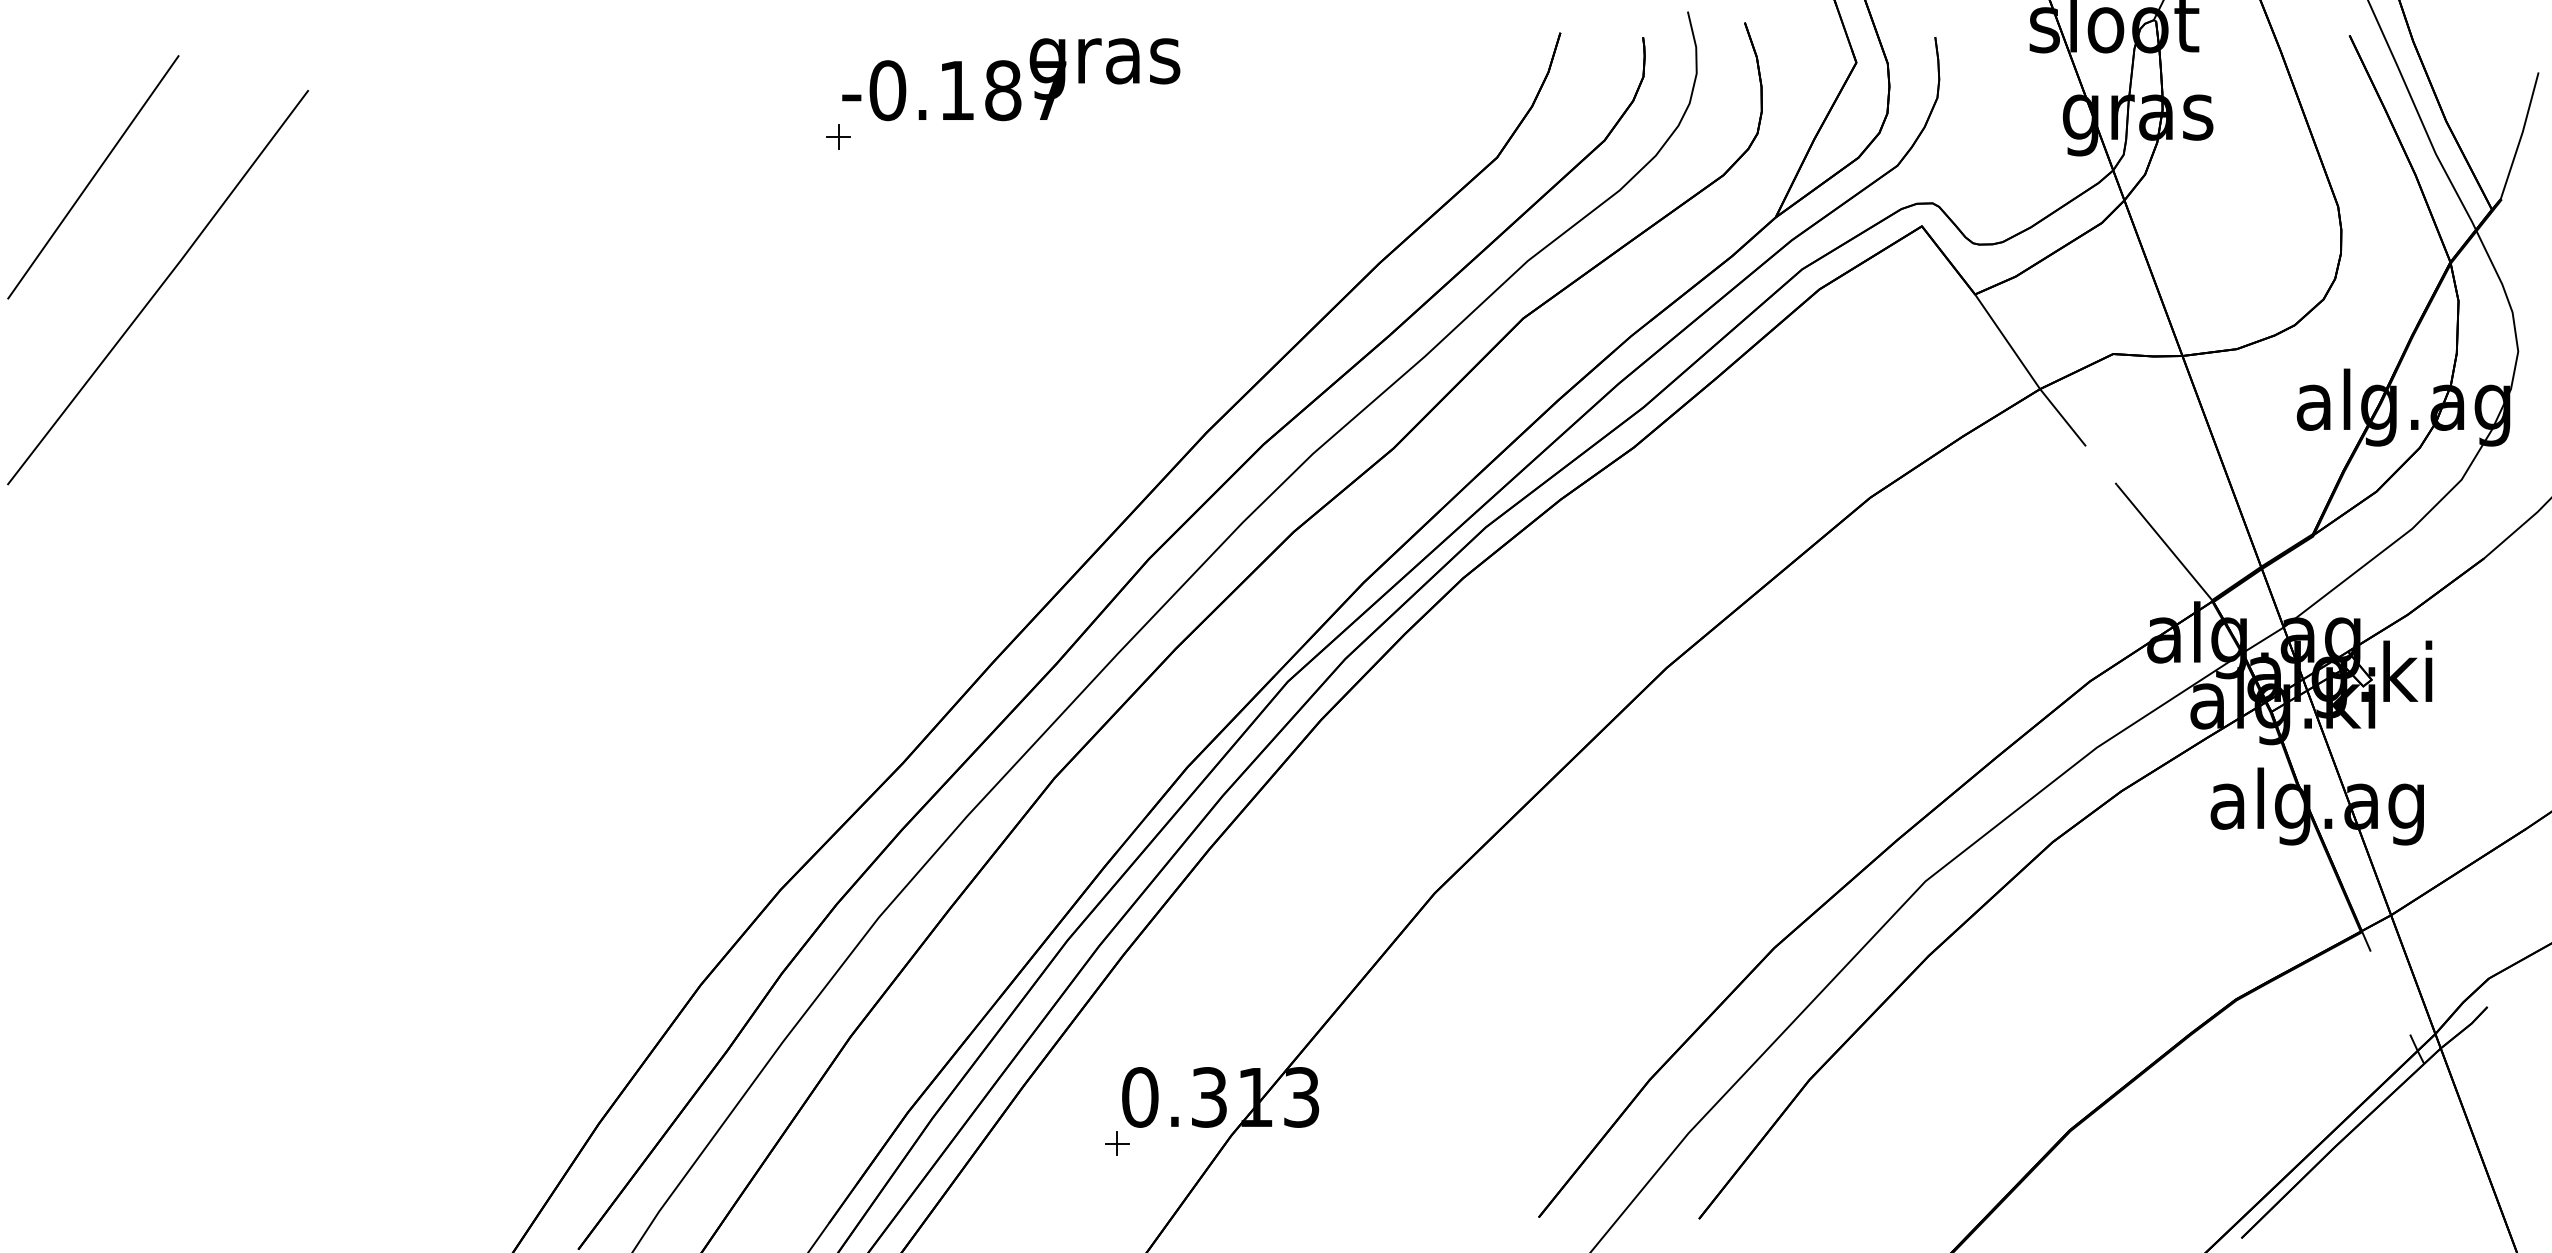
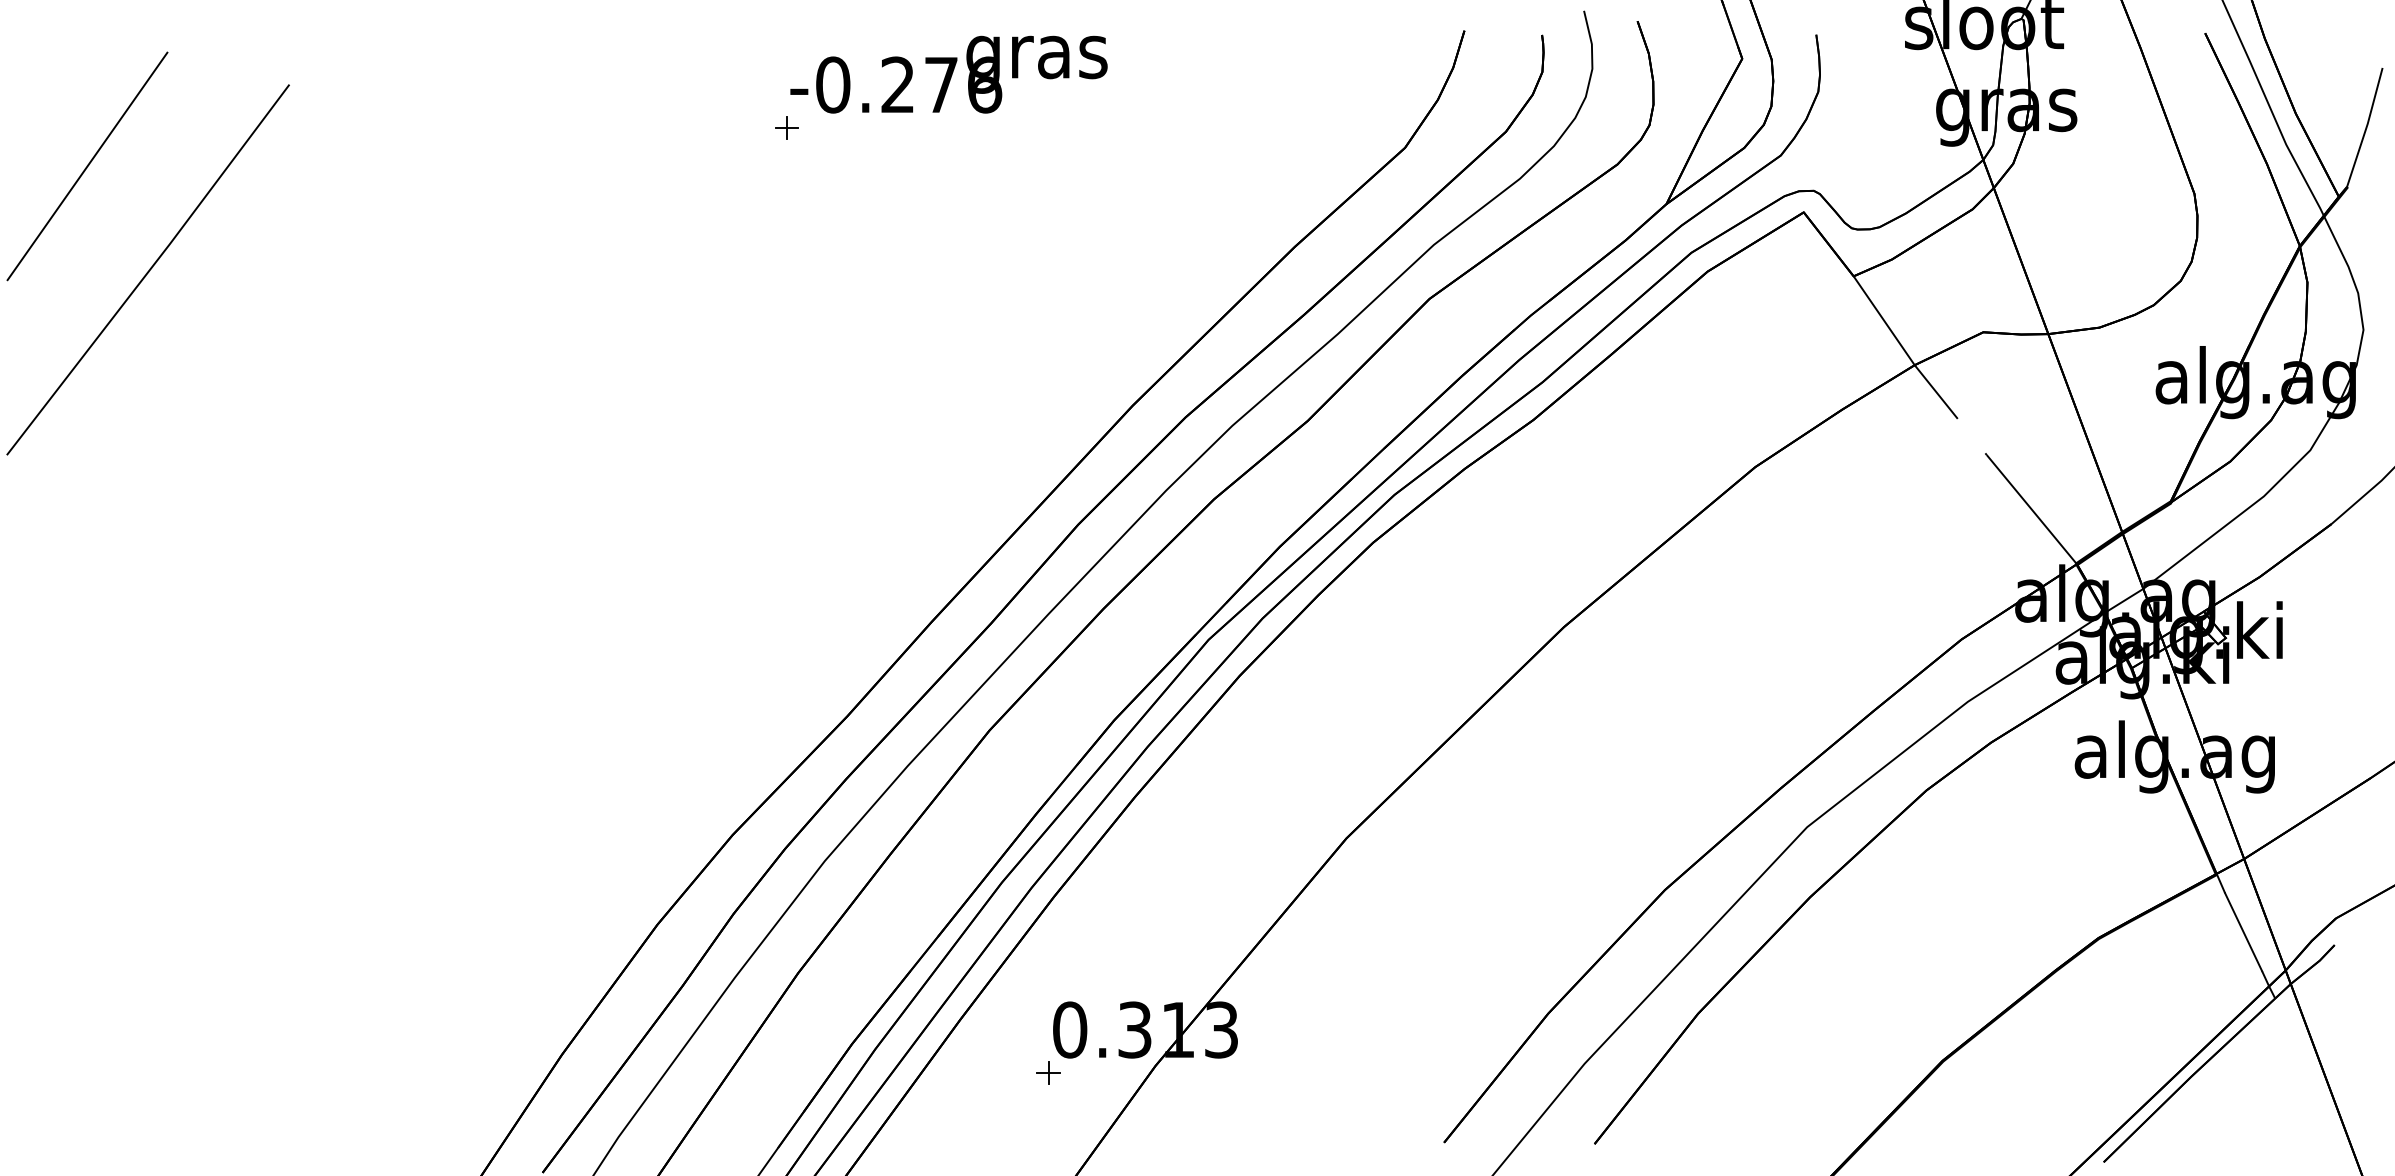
text: (1003, 90) -> (941, 84), -0.187 -> -0.276
line: (2390, 993) -> (2243, 932), added

